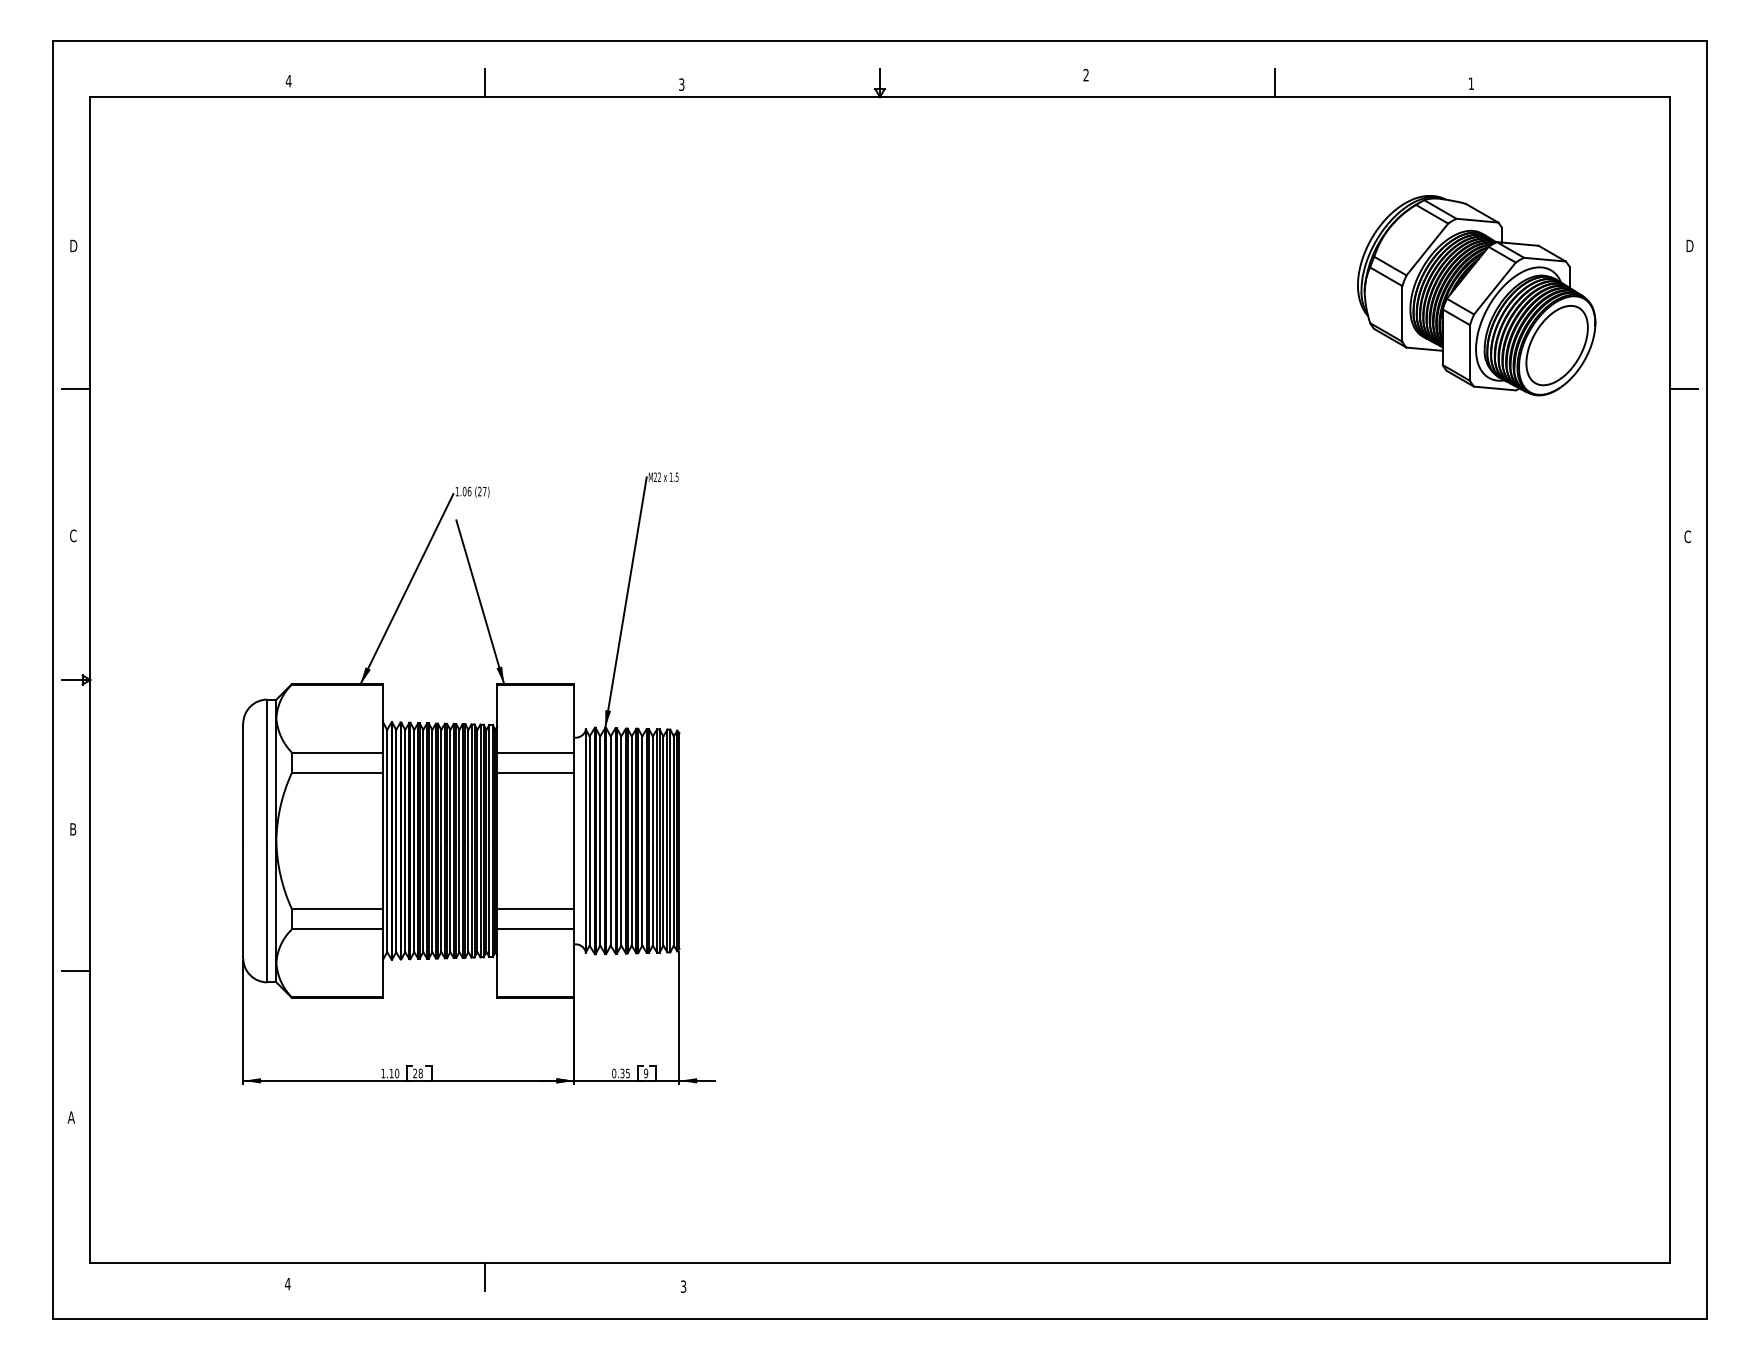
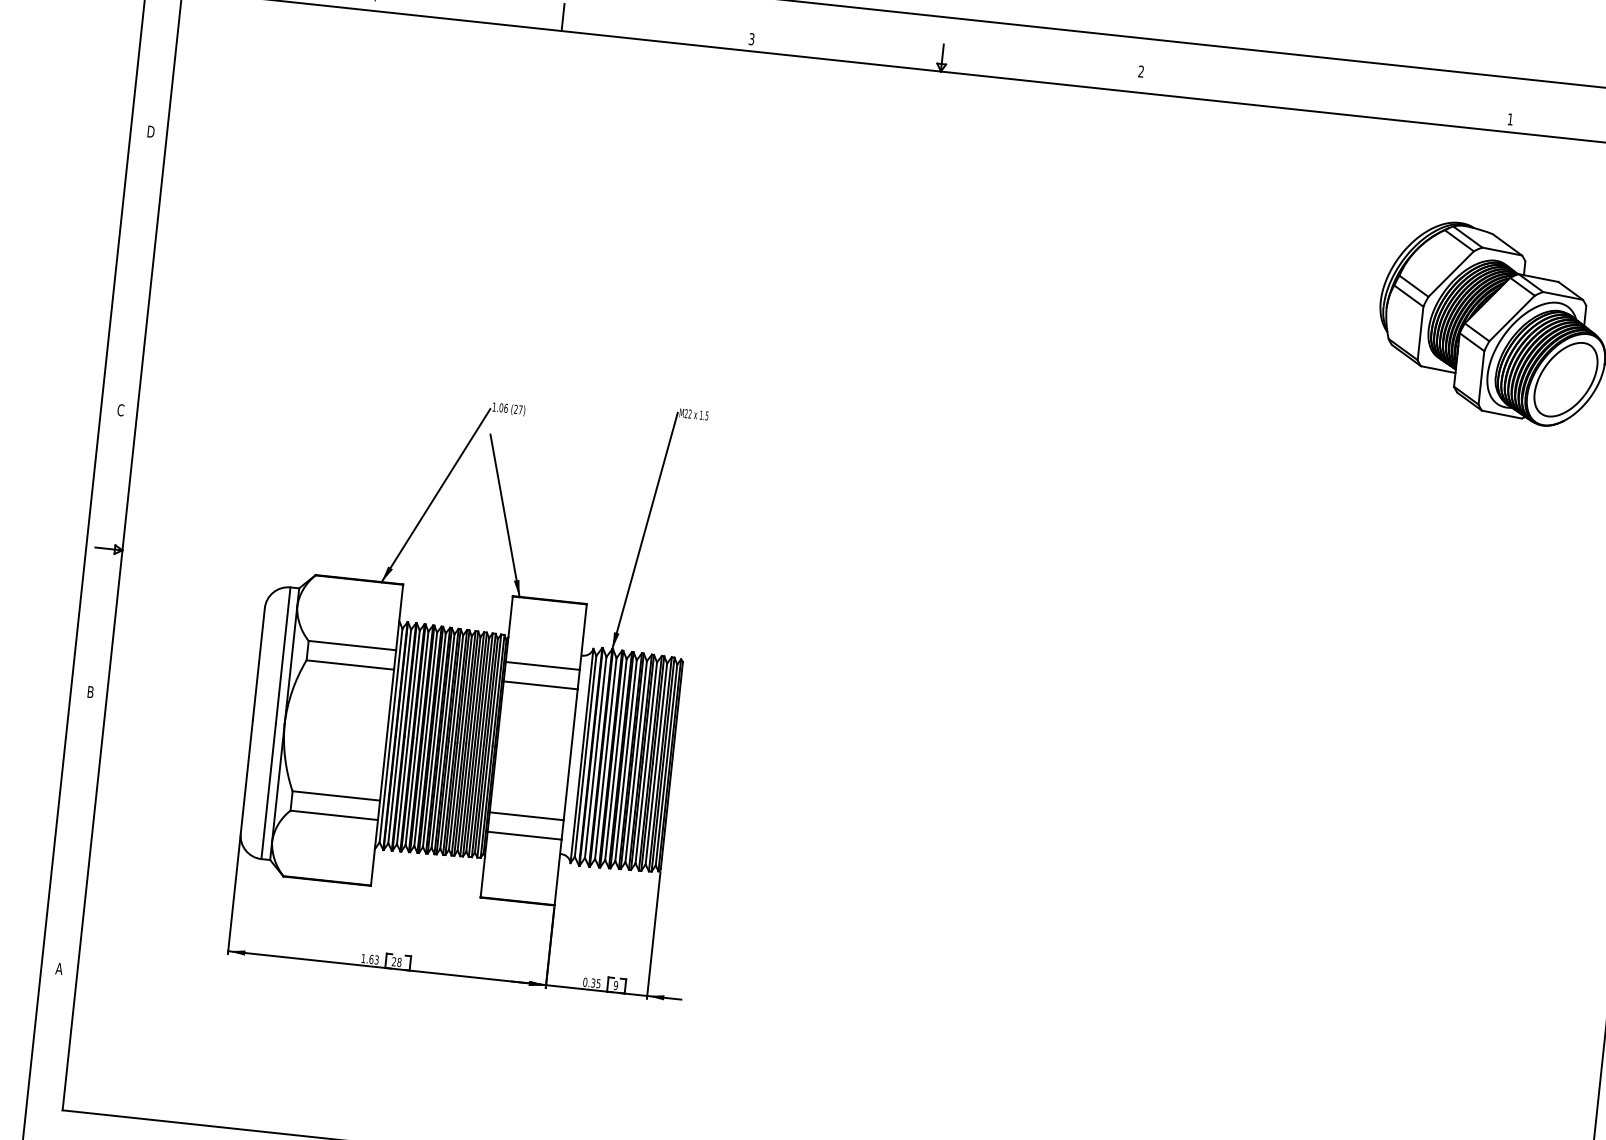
line: (1274, 83) -> (1321, 98), removed
line: (76, 388) -> (139, 268), removed
line: (76, 971) -> (79, 829), removed
text: (394, 1073) -> (374, 959), 1.10 -> 1.63

